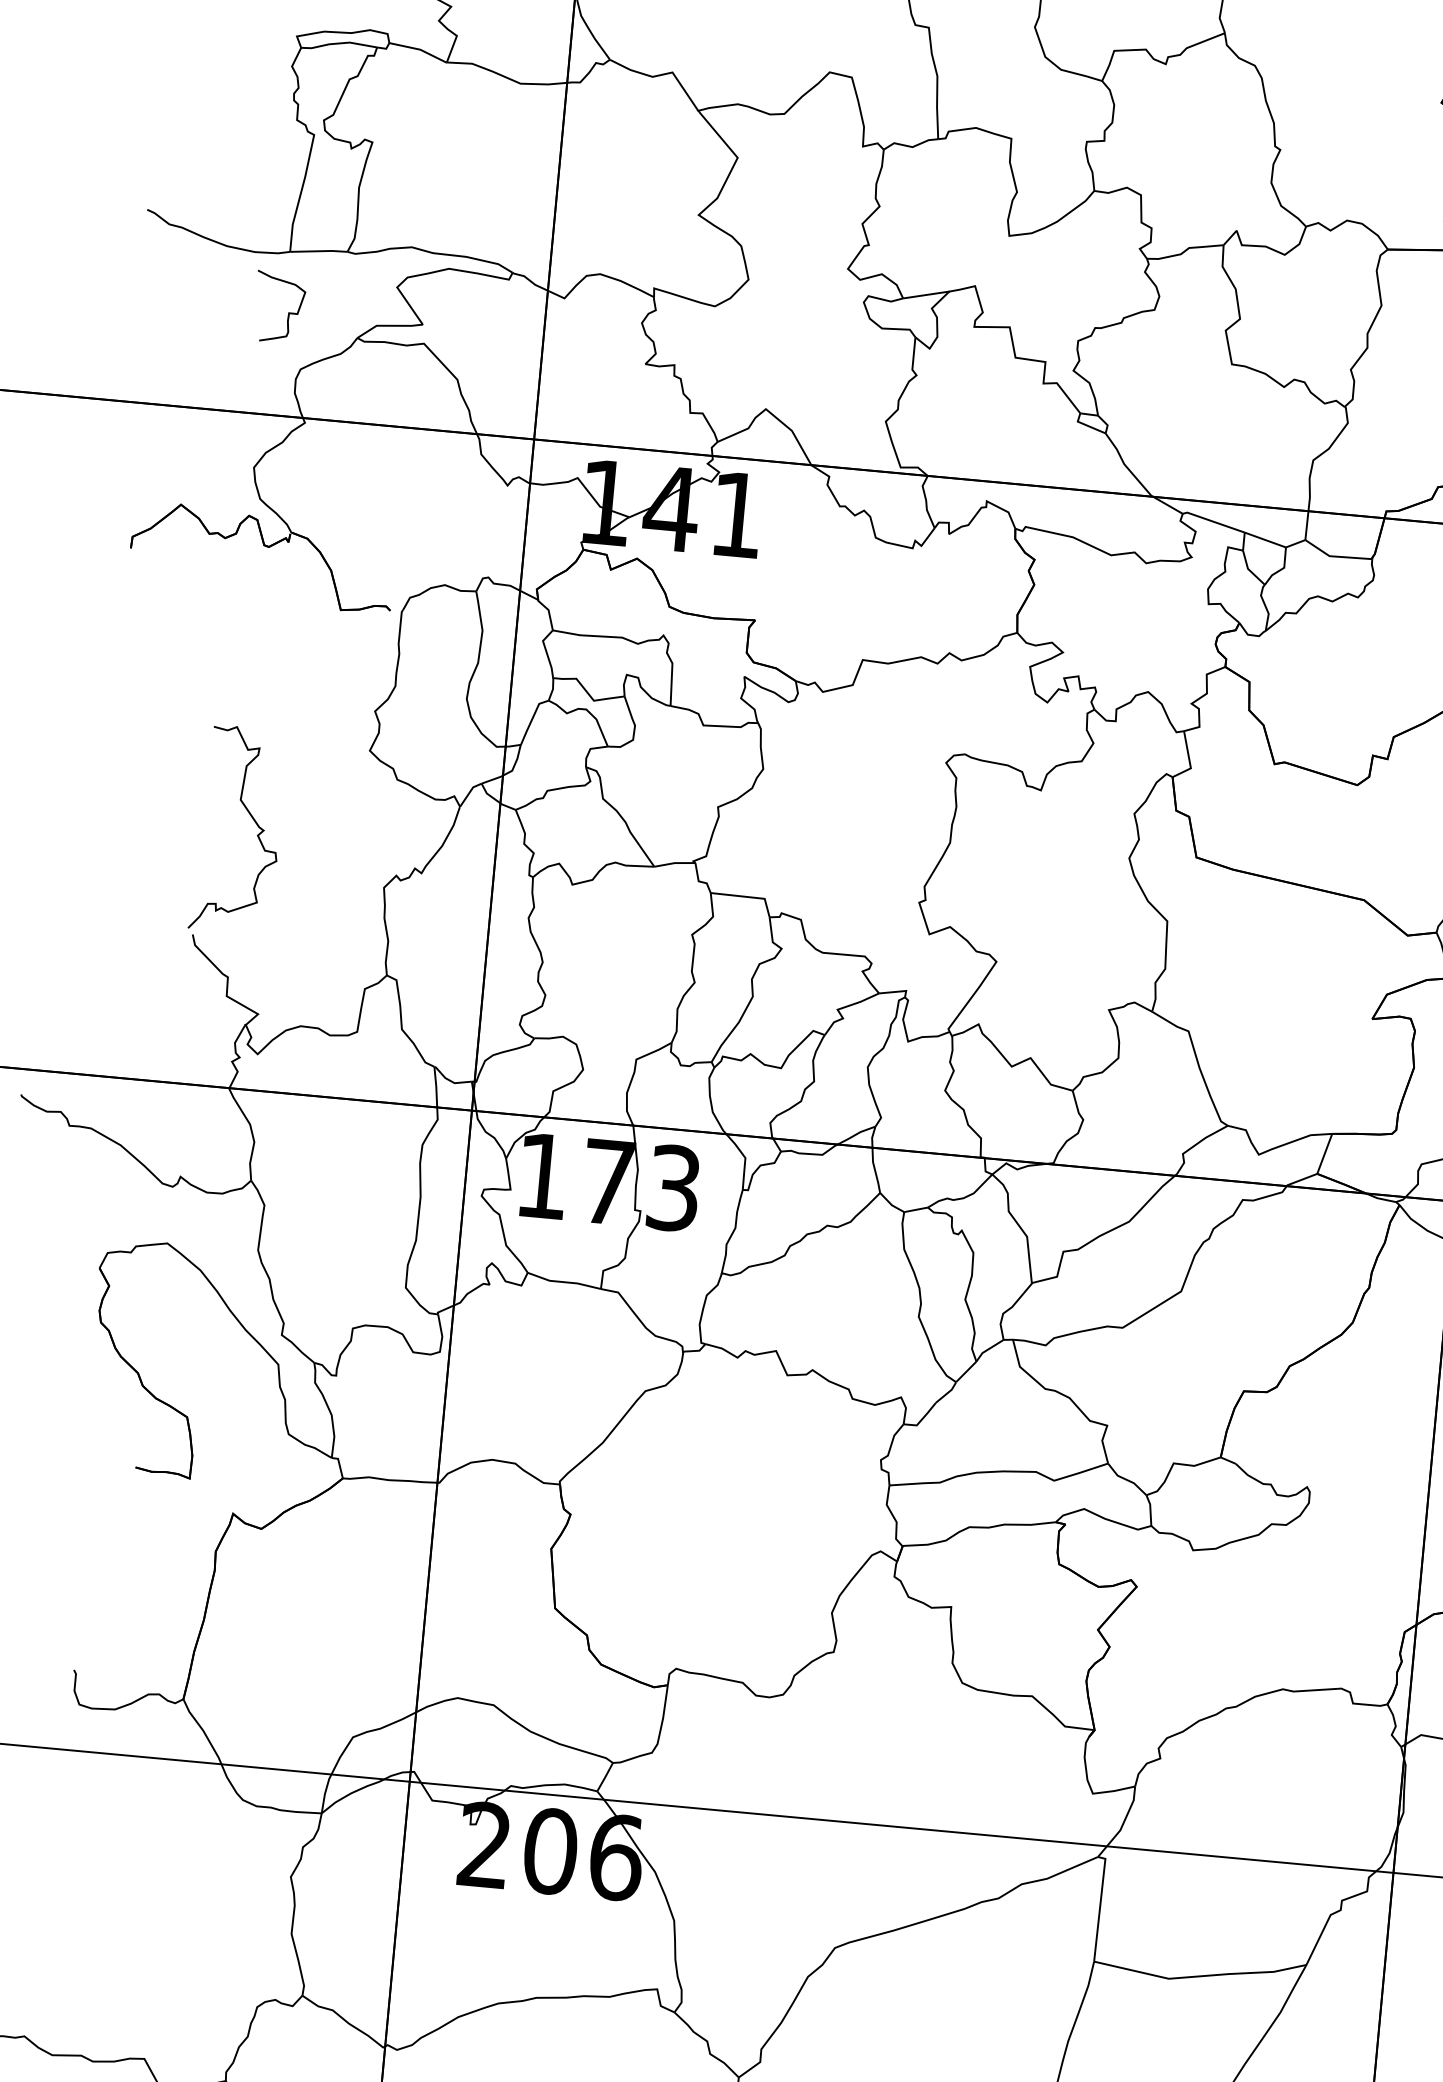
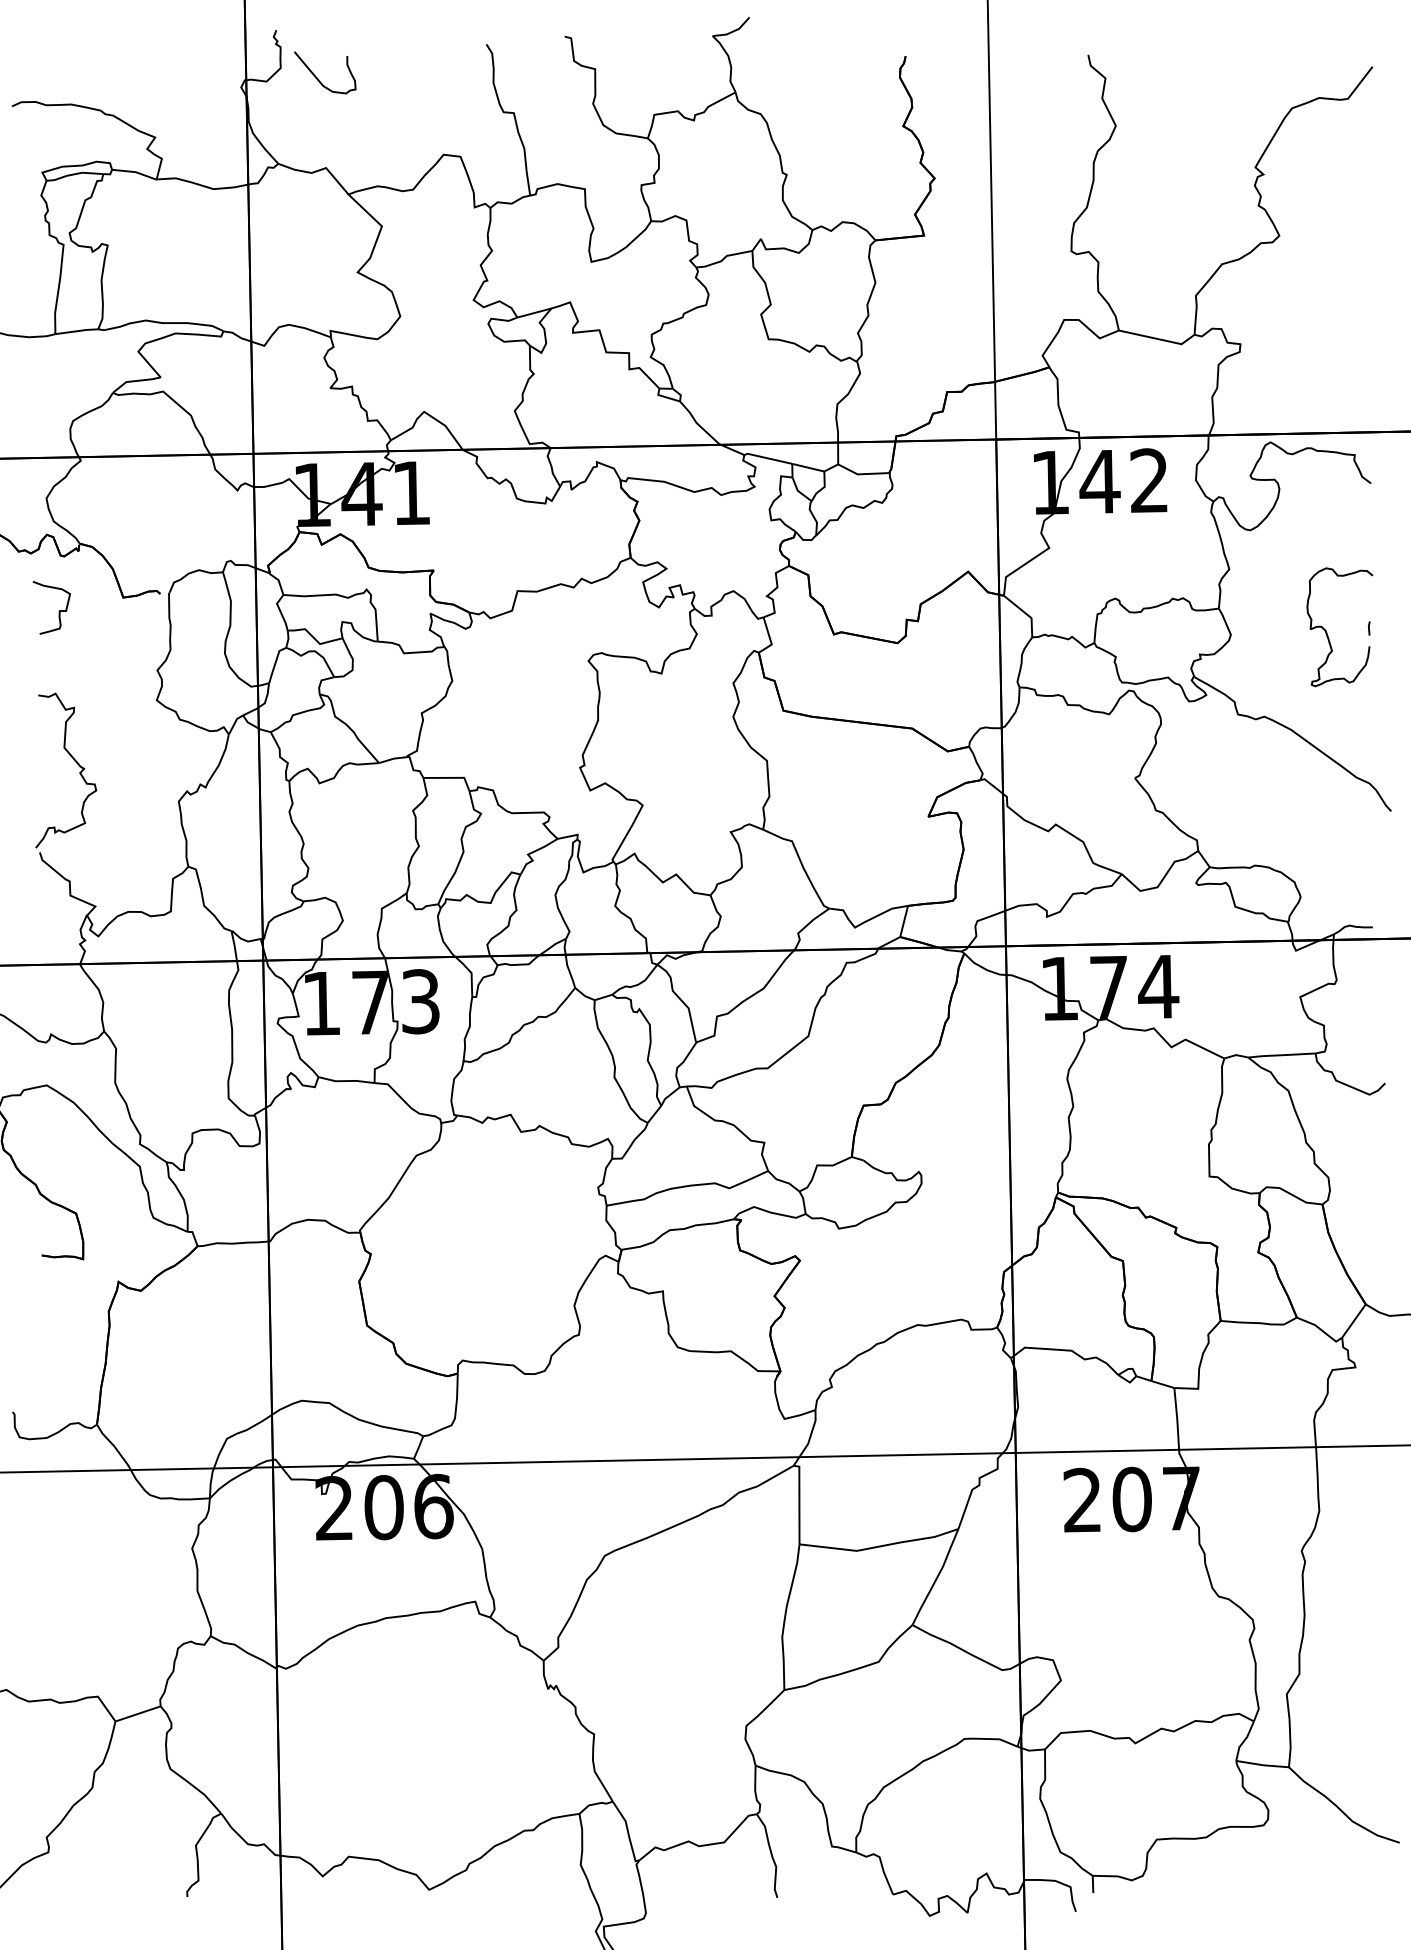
curve: (287, 313) -> (58, 611), moved

